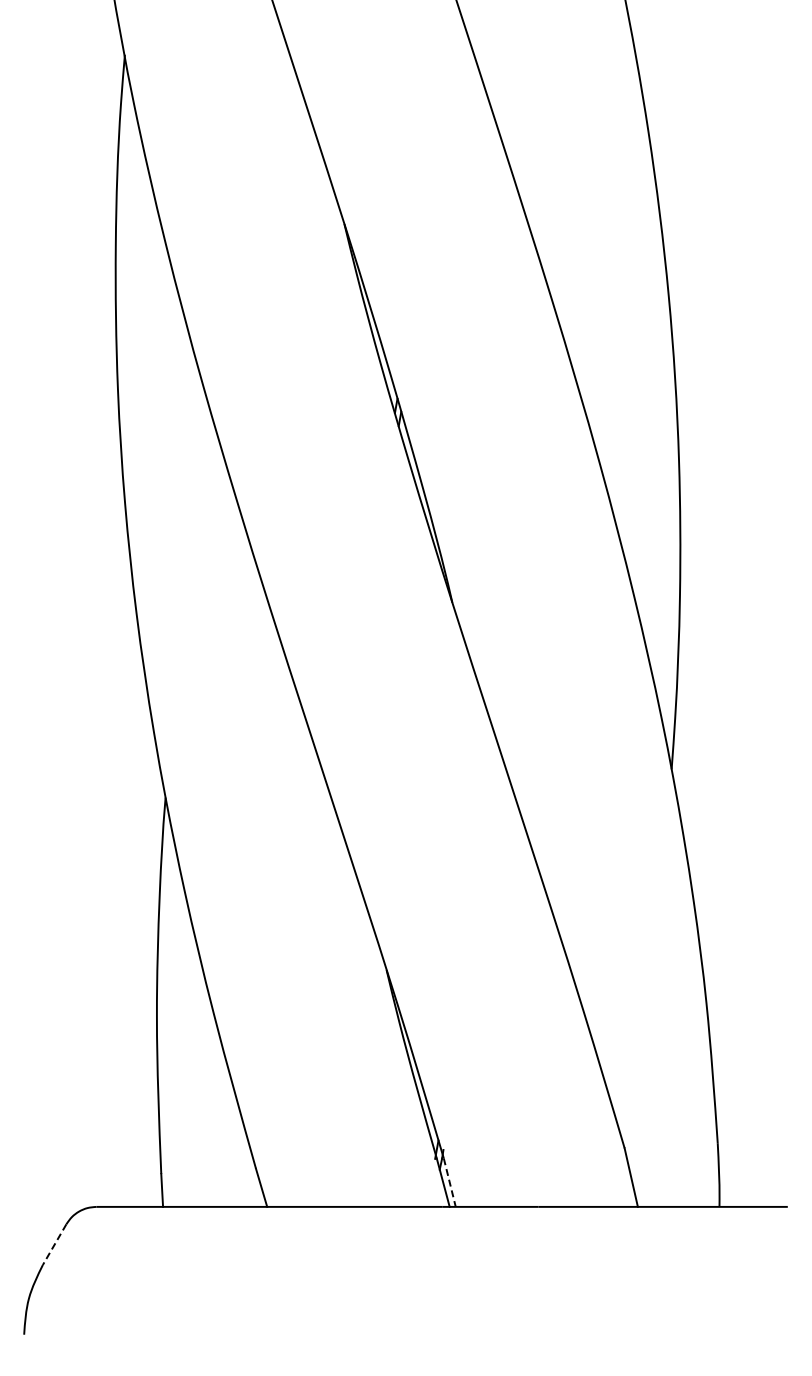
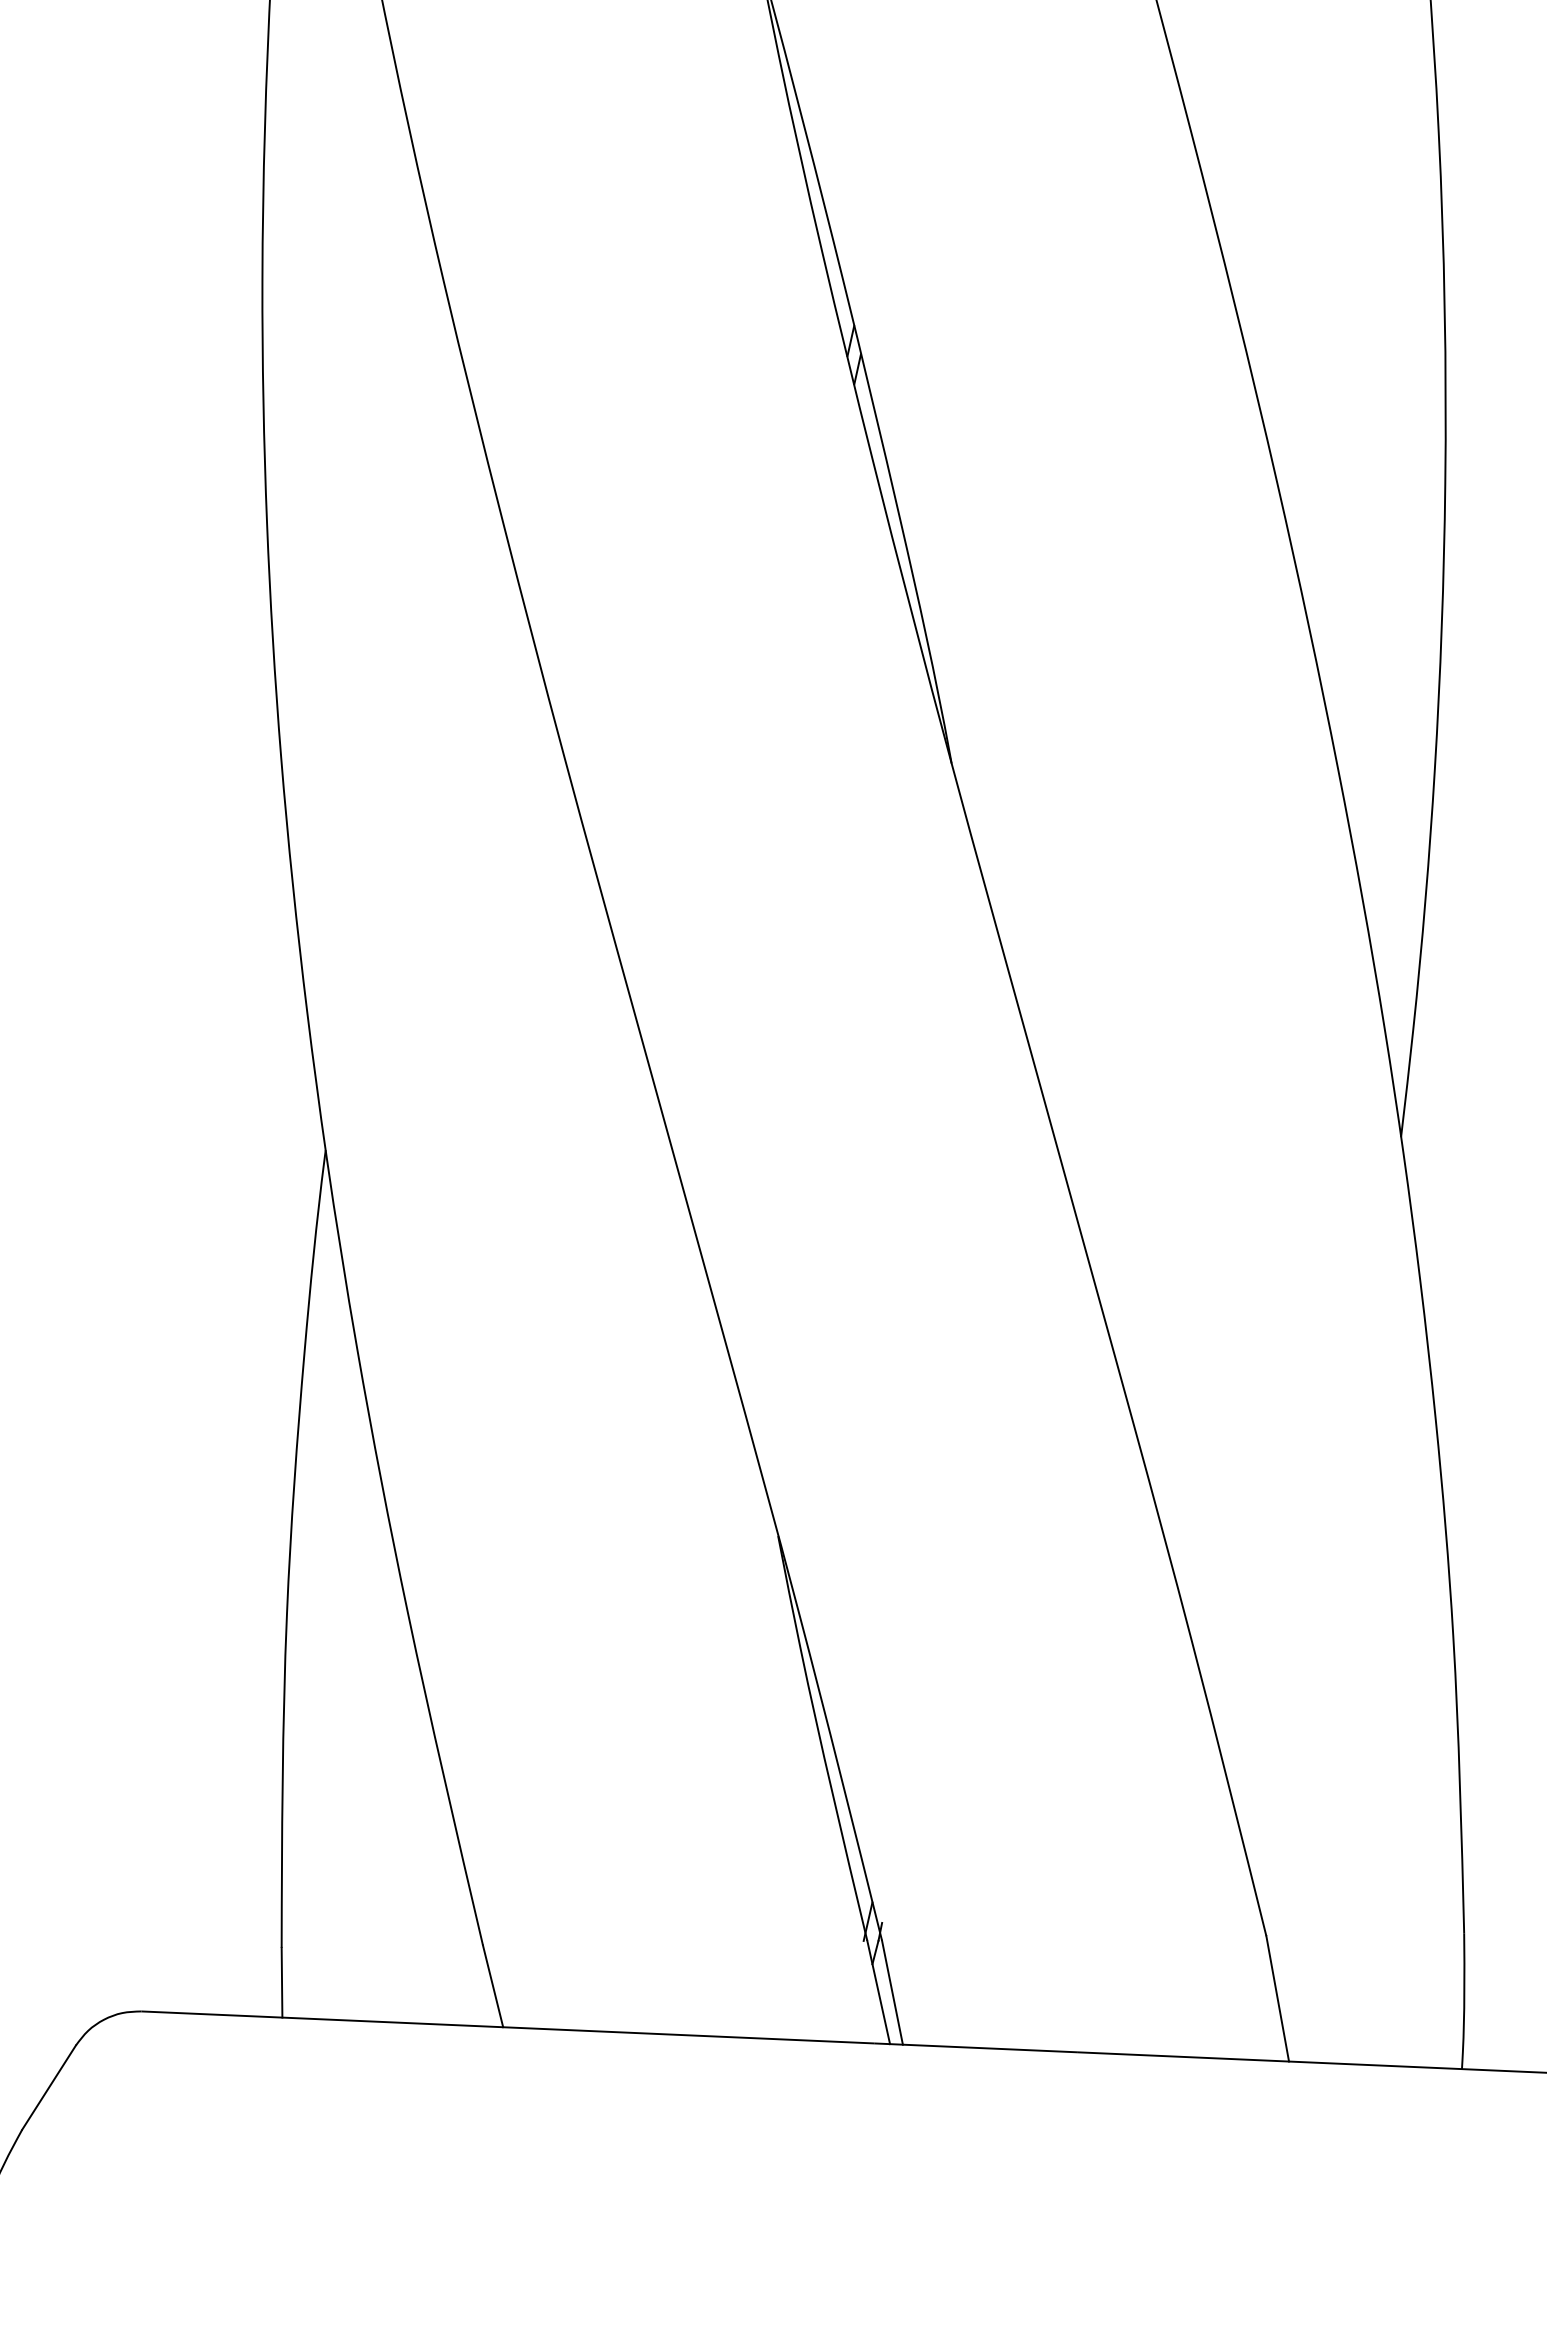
line: (449, 1182) -> (891, 1992), dashed -> solid
line: (54, 1244) -> (48, 2087), dashed -> solid

